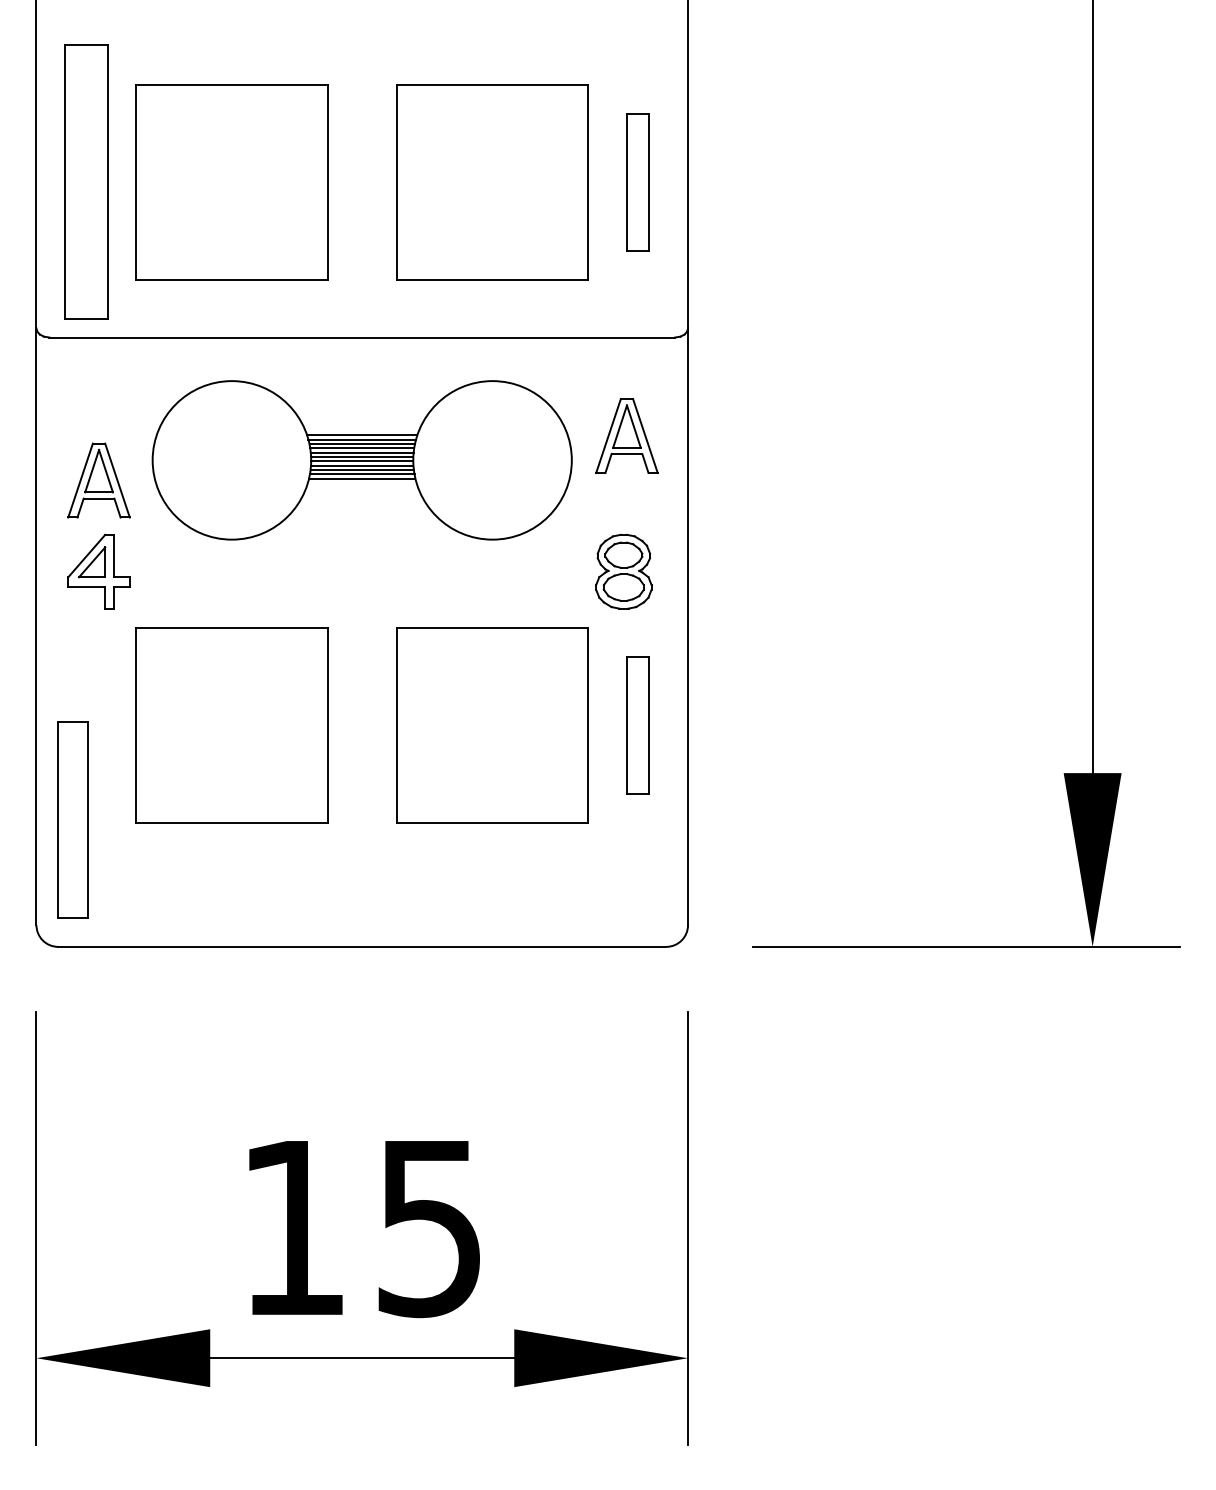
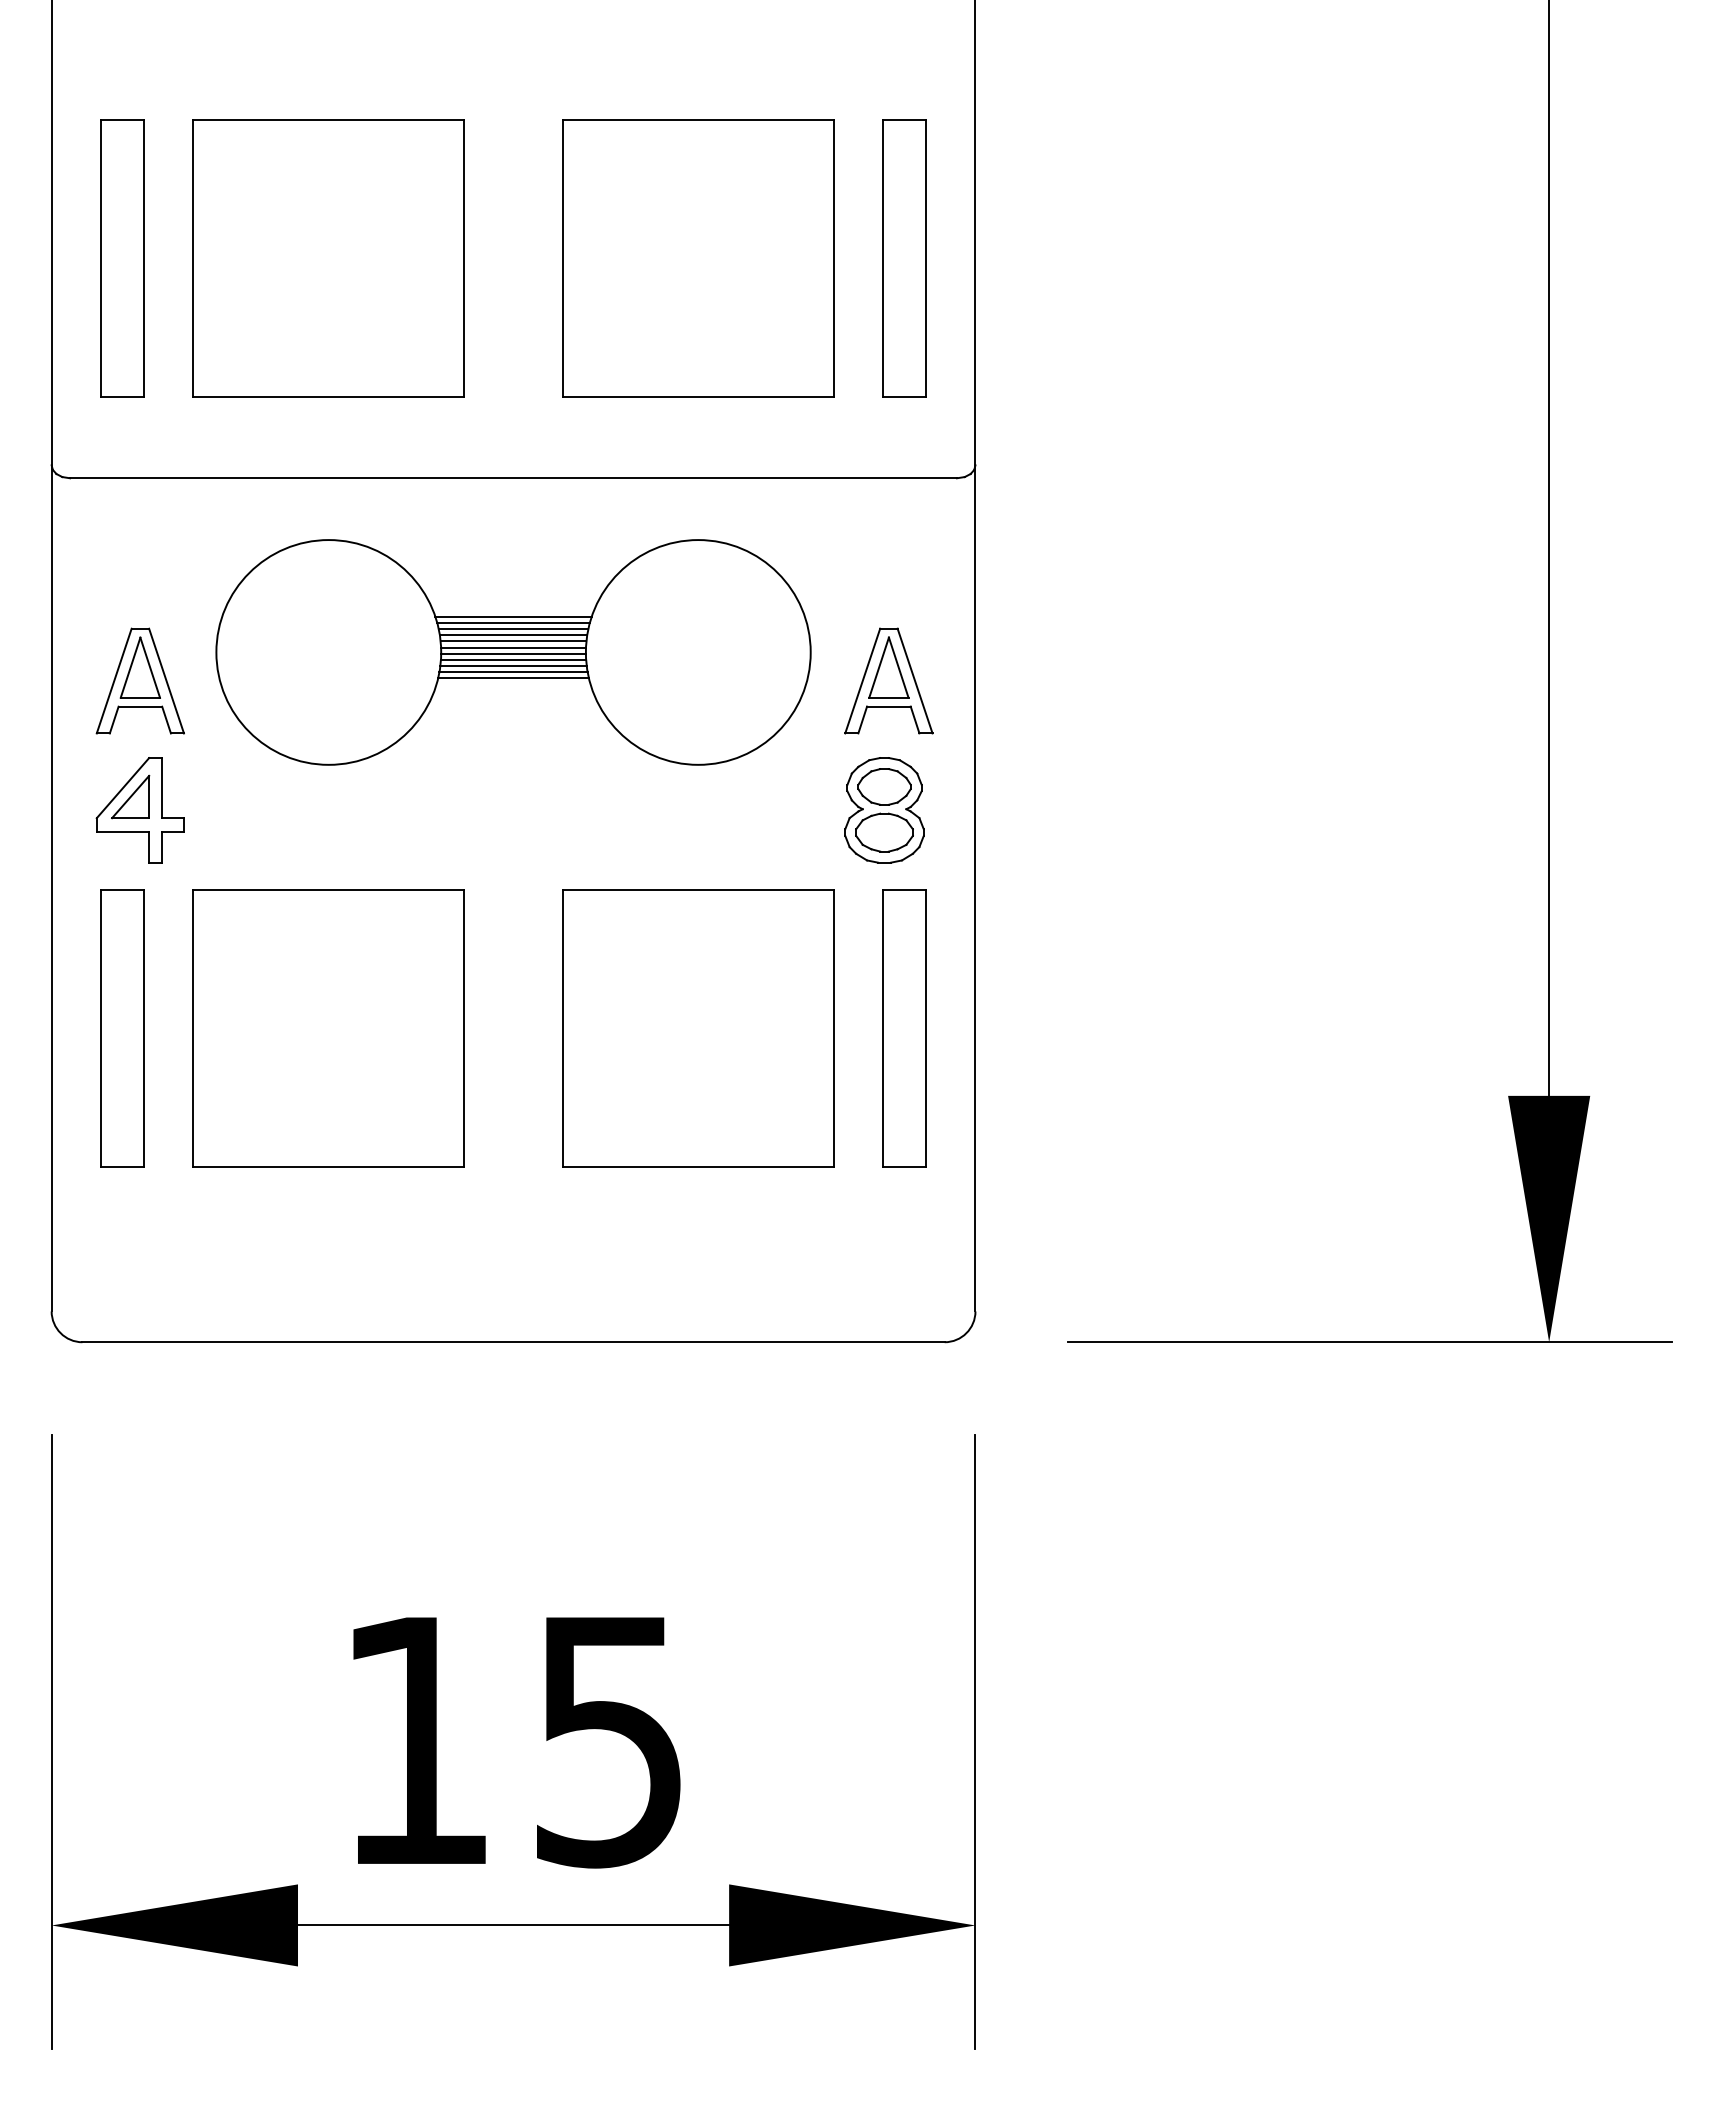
part: (86, 182) -> (122, 258), size x0.71
part: (637, 182) -> (904, 258), size x1.43
part: (626, 435) -> (888, 680), moved
part: (637, 725) -> (904, 1028), size x1.43
part: (73, 820) -> (122, 1028), moved

